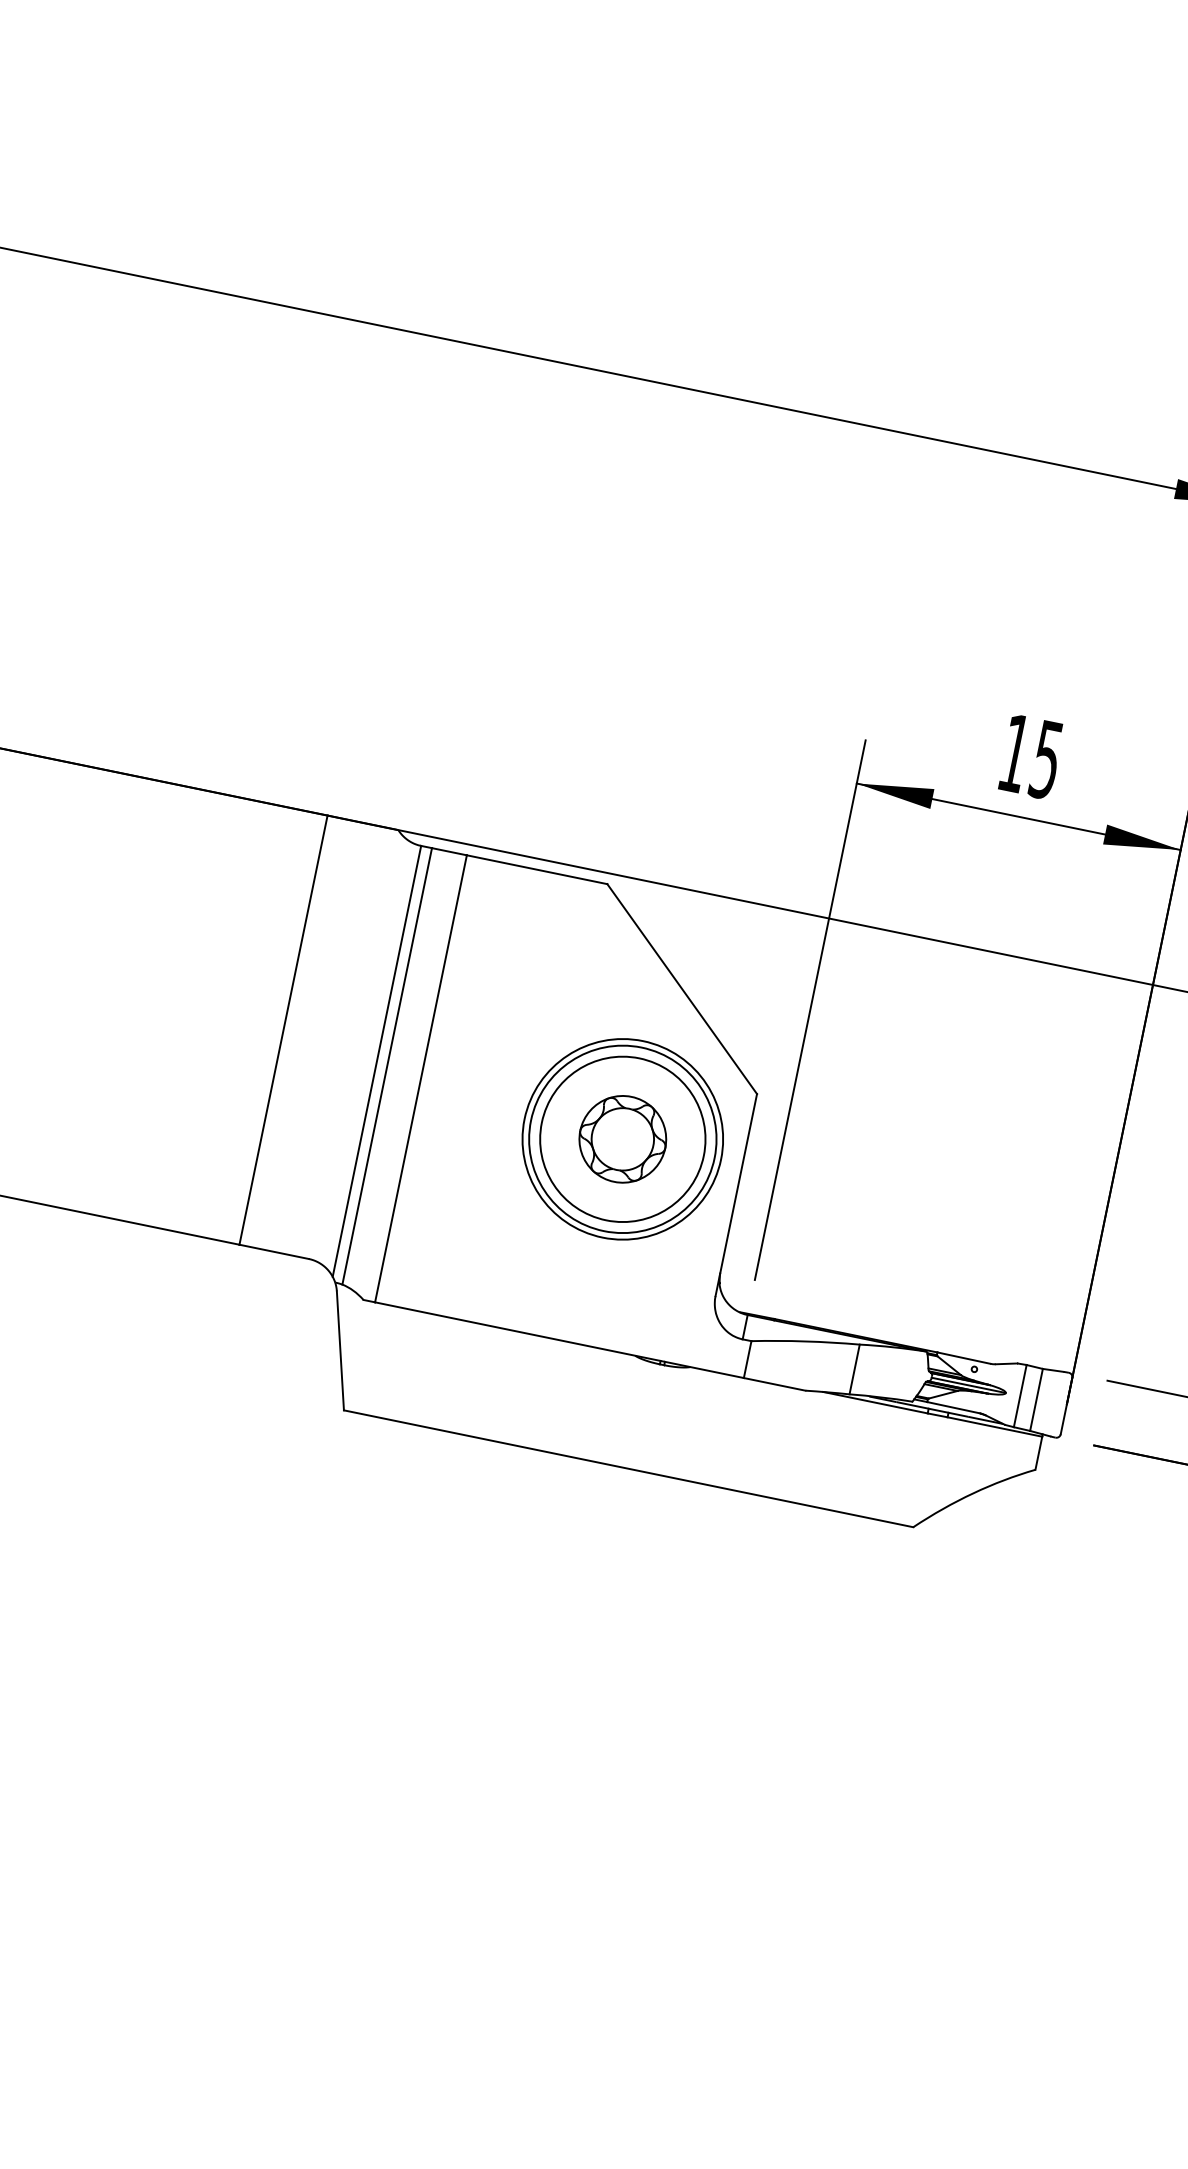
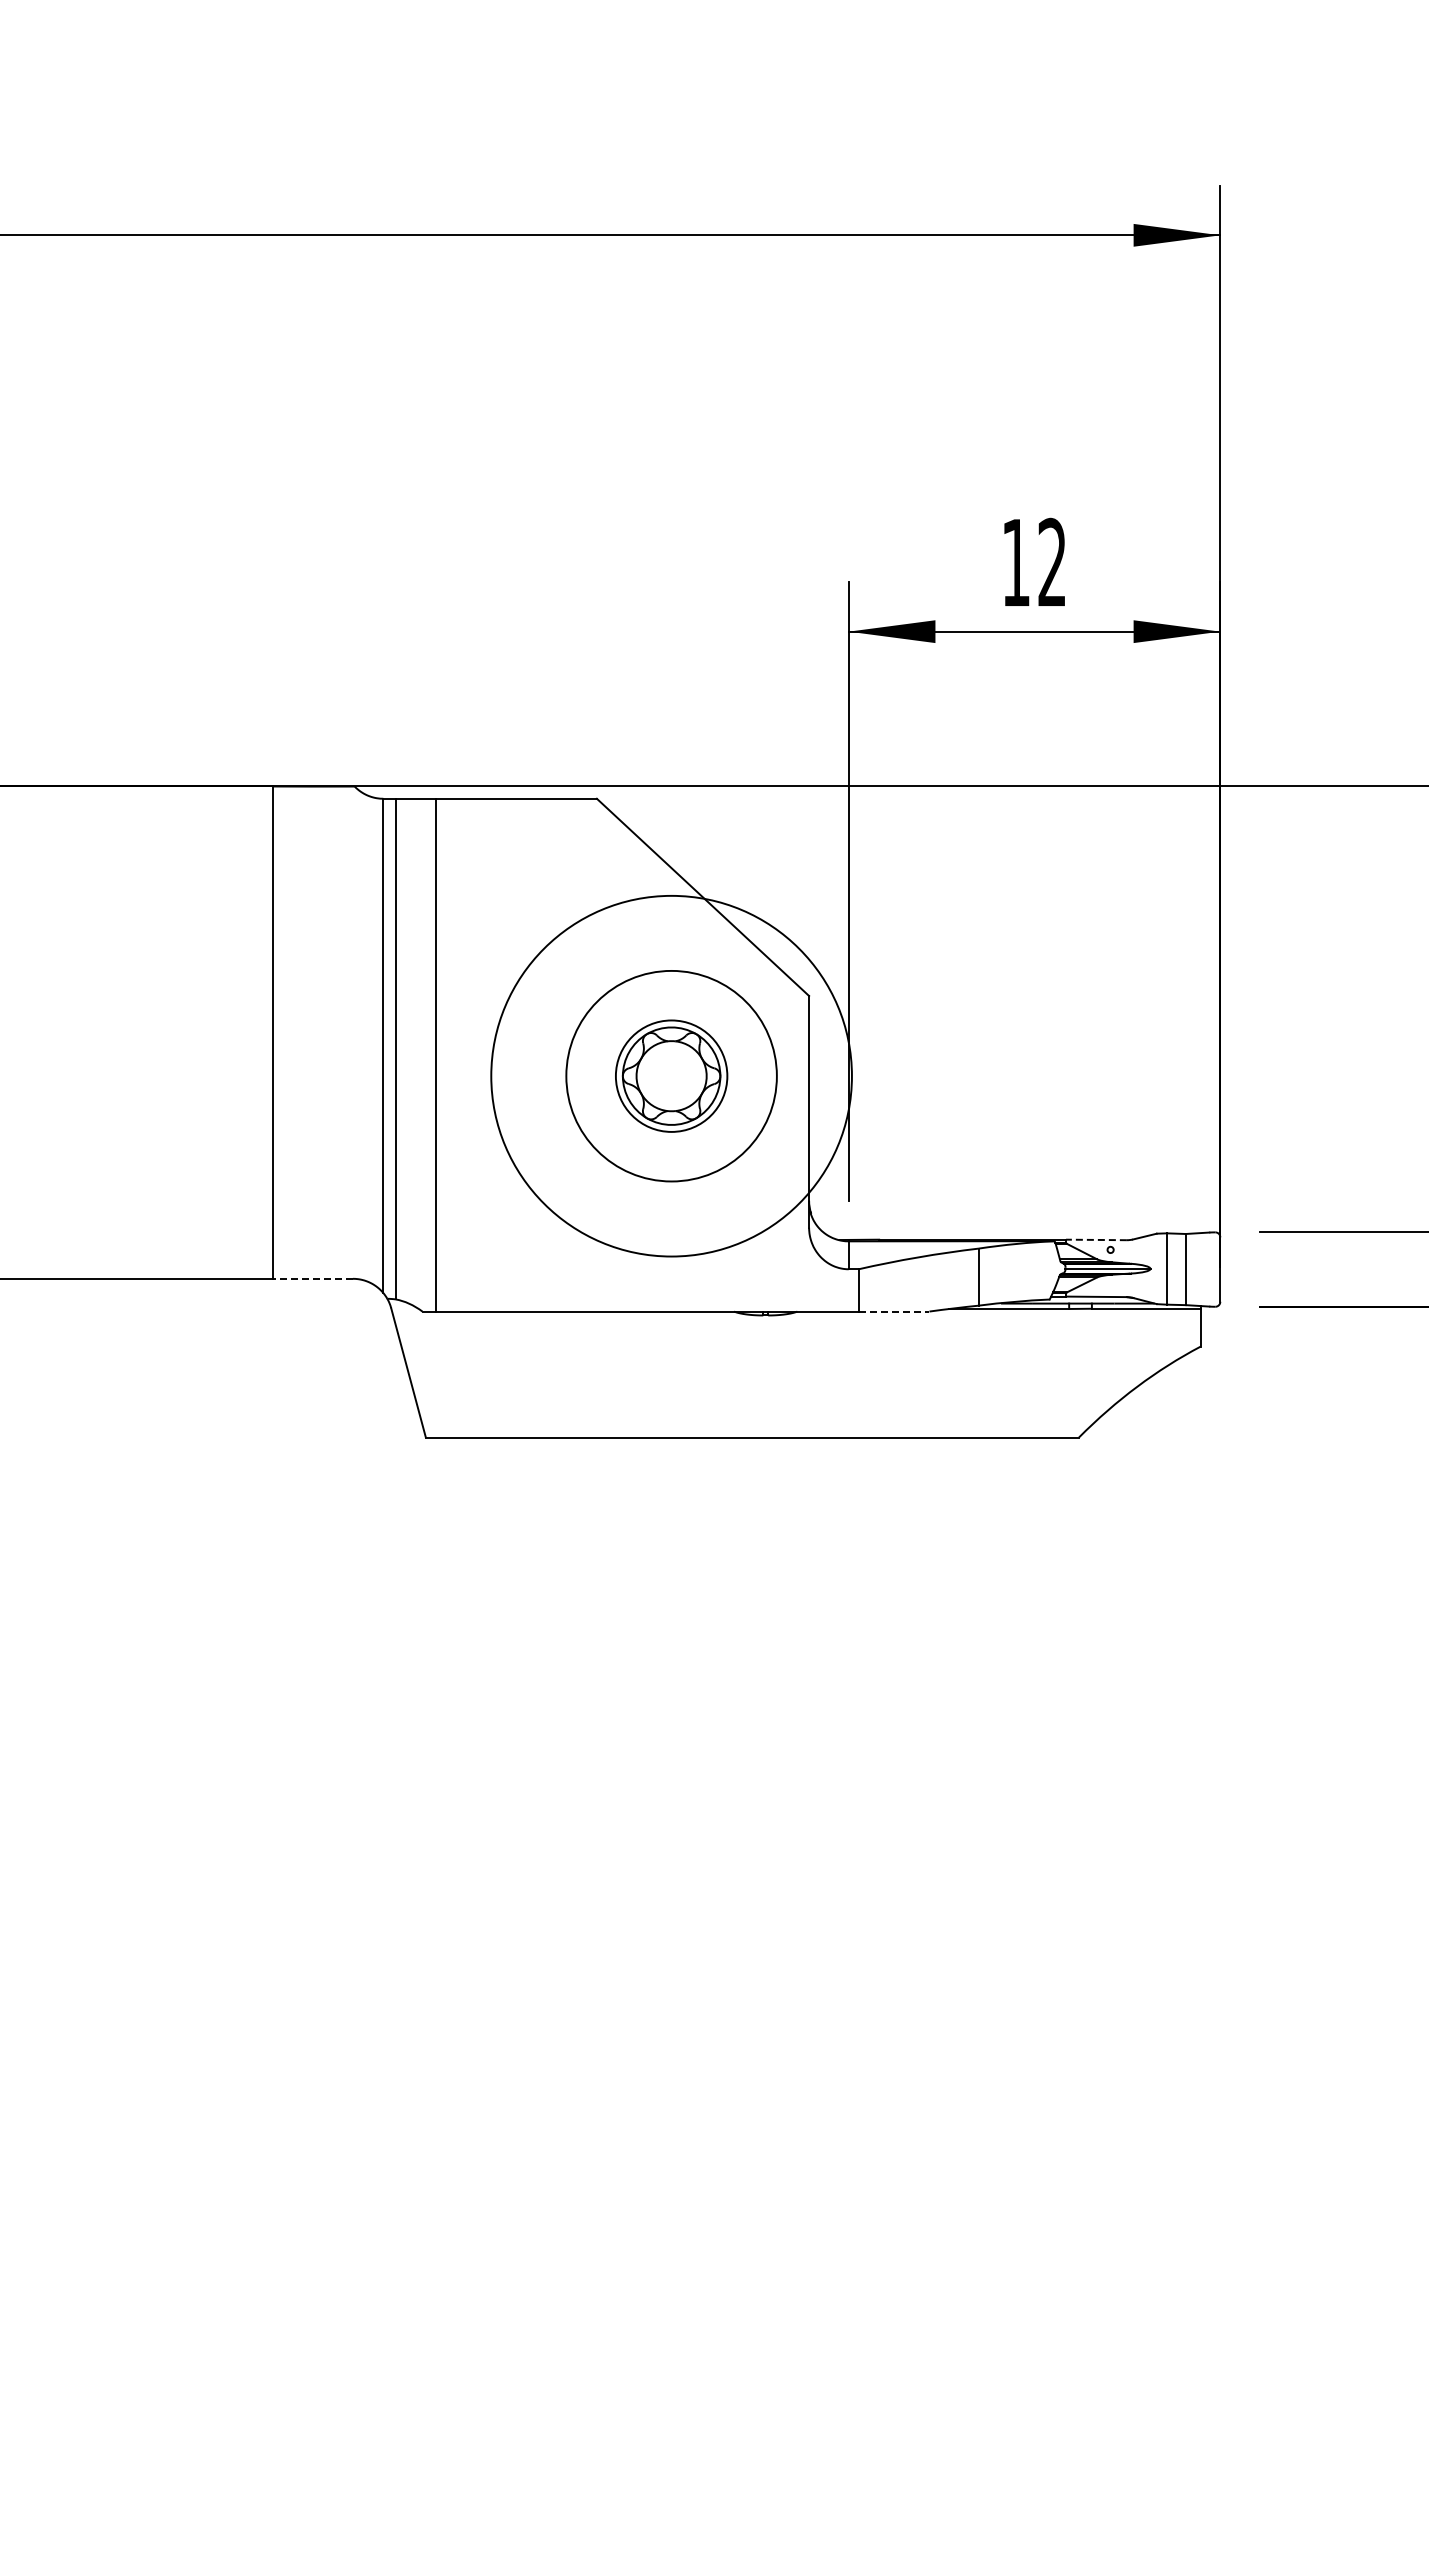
text: (1045, 759) -> (1051, 562), 15 -> 12
circle: (622, 1138) -> (671, 1075), size x1.6
circle: (622, 1139) -> (671, 1076), size x0.6
line: (274, 1251) -> (313, 1278), solid -> dashed
line: (963, 1357) -> (1095, 1239), solid -> dashed
line: (775, 1384) -> (894, 1311), solid -> dashed

